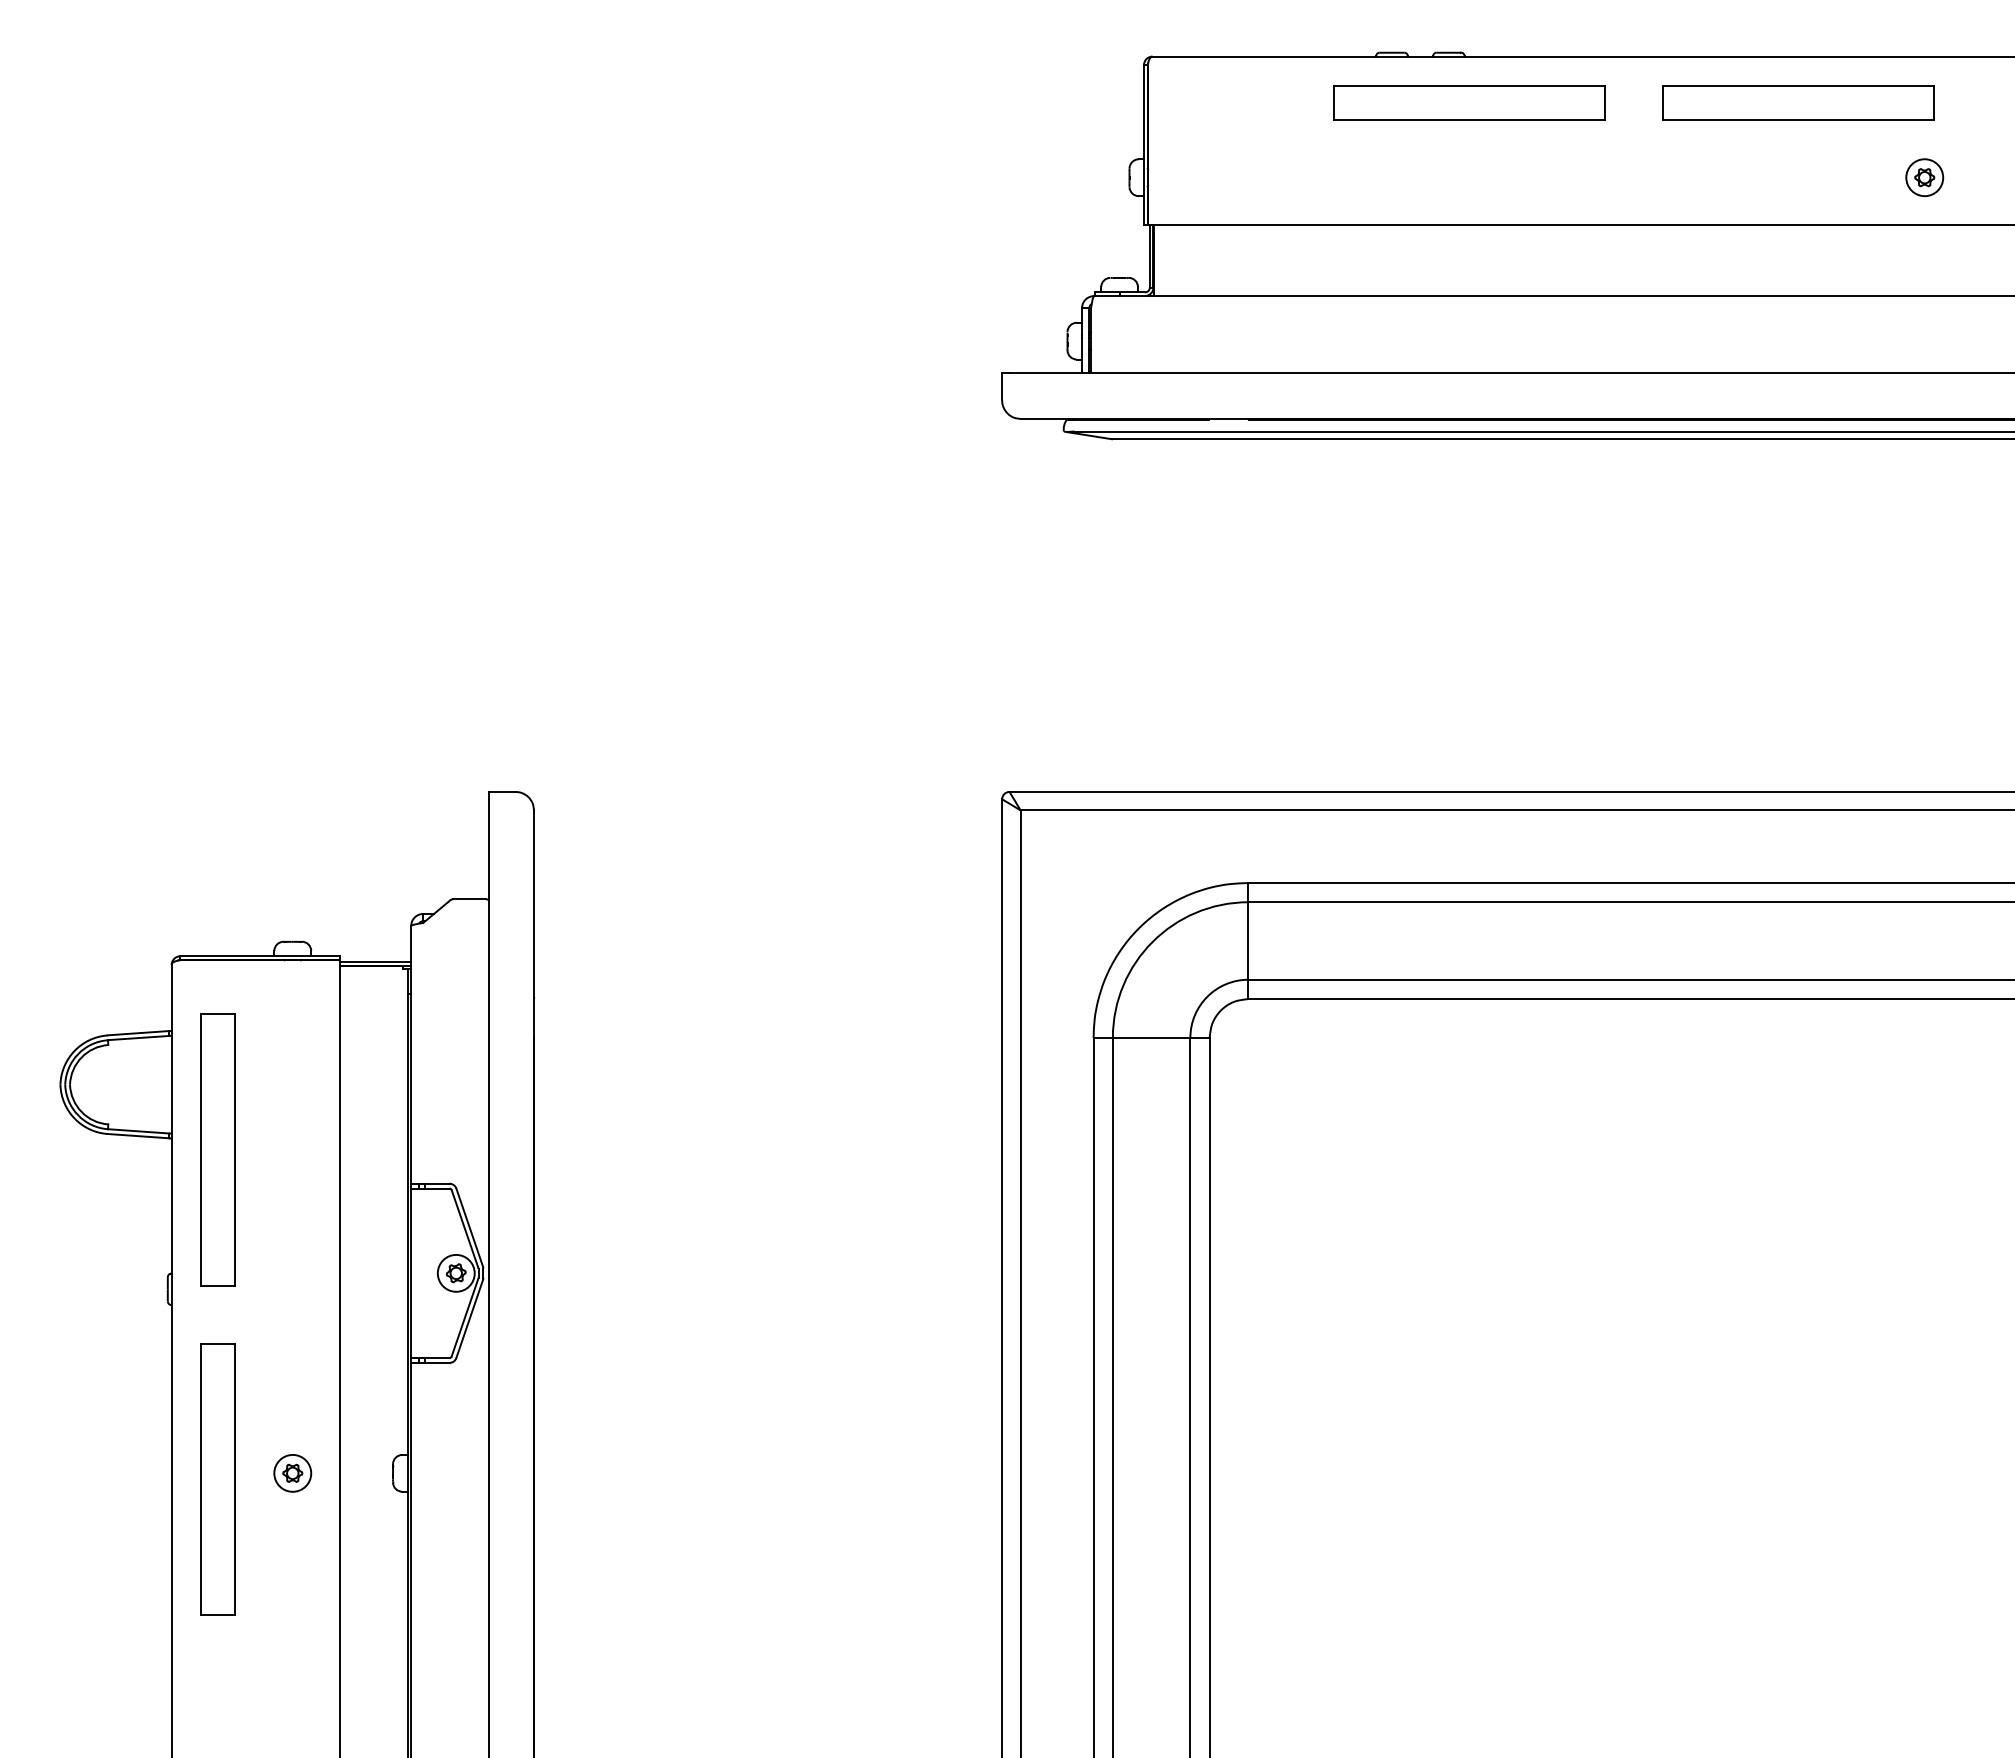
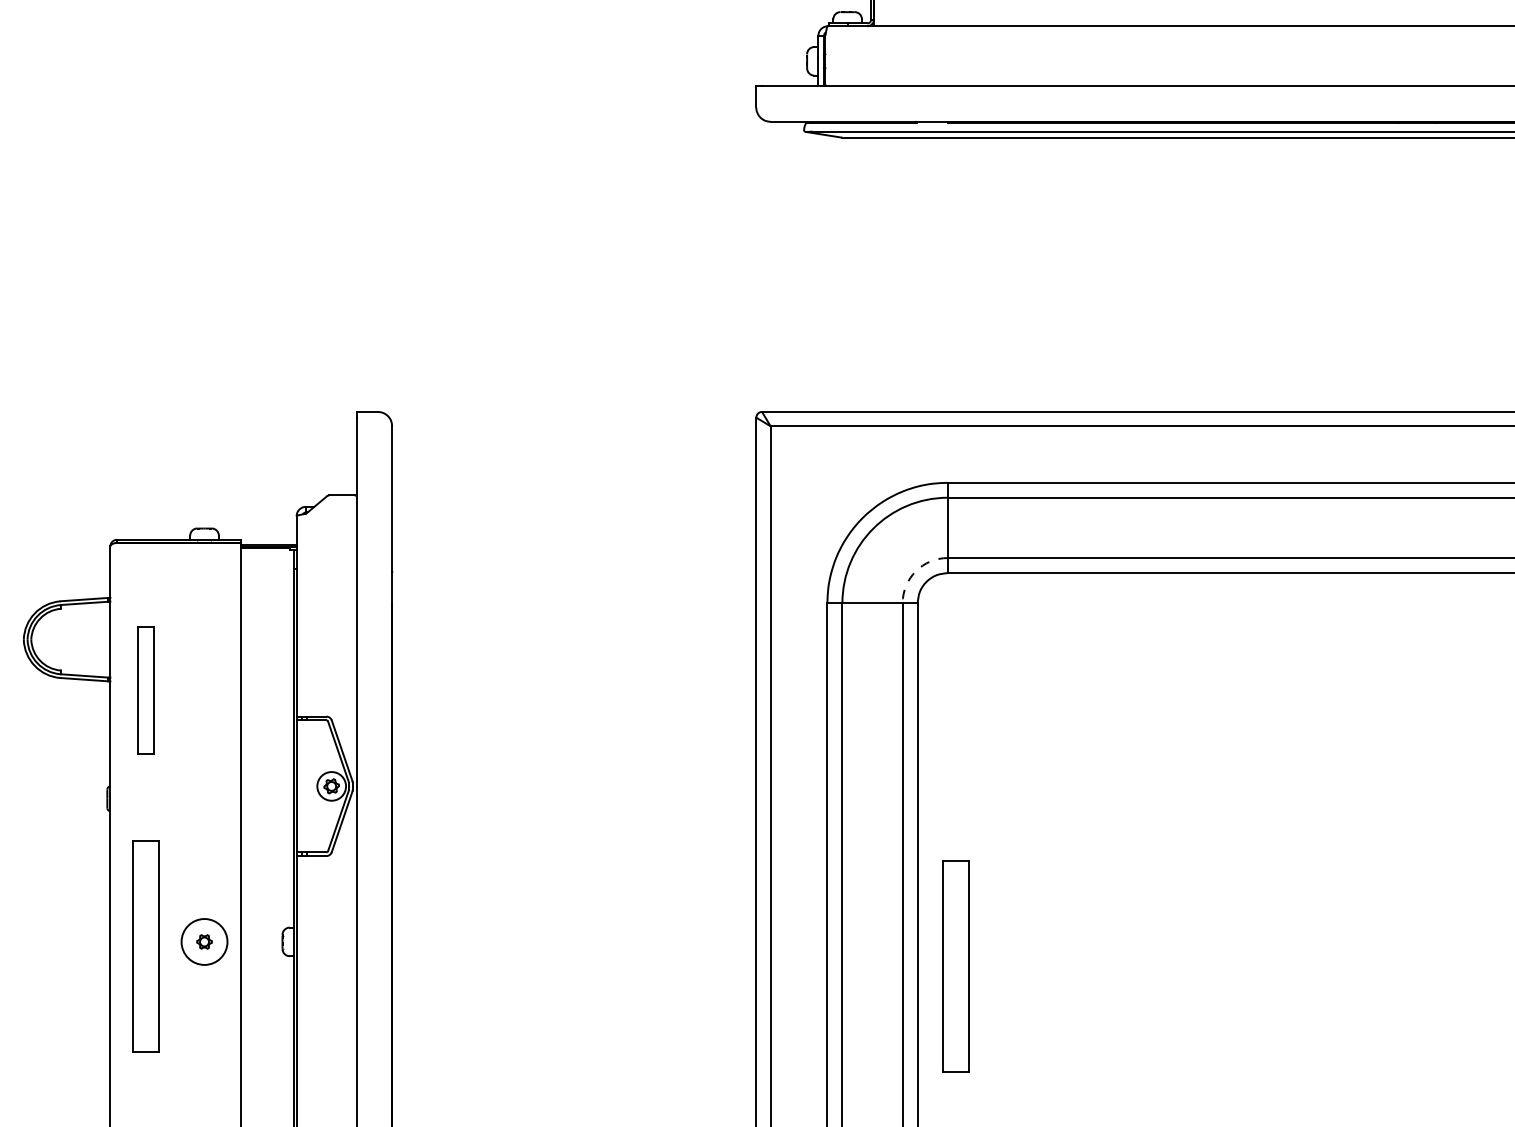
arc: (1207, 996) -> (916, 571), solid -> dashed
part: (217, 1149) -> (145, 690), size x0.6
circle: (292, 1472) -> (204, 941), size x1.6
part: (1258, 1505) -> (955, 966), added

